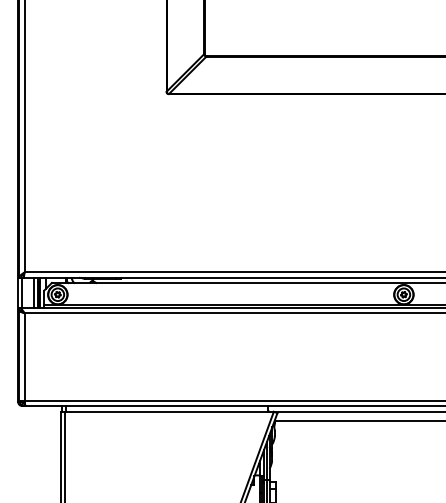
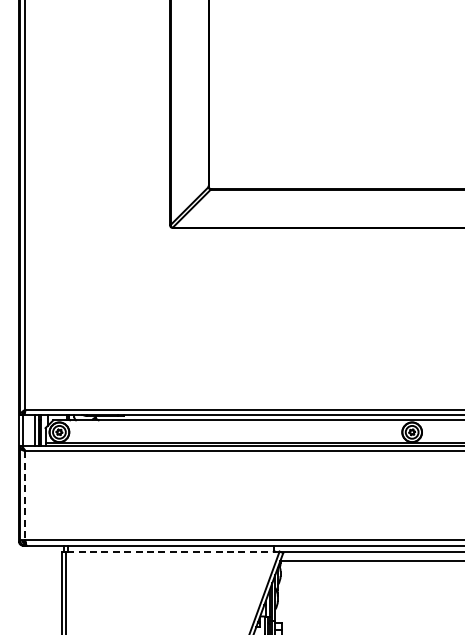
line: (24, 356) -> (25, 495), solid -> dashed
line: (168, 411) -> (172, 551), solid -> dashed

